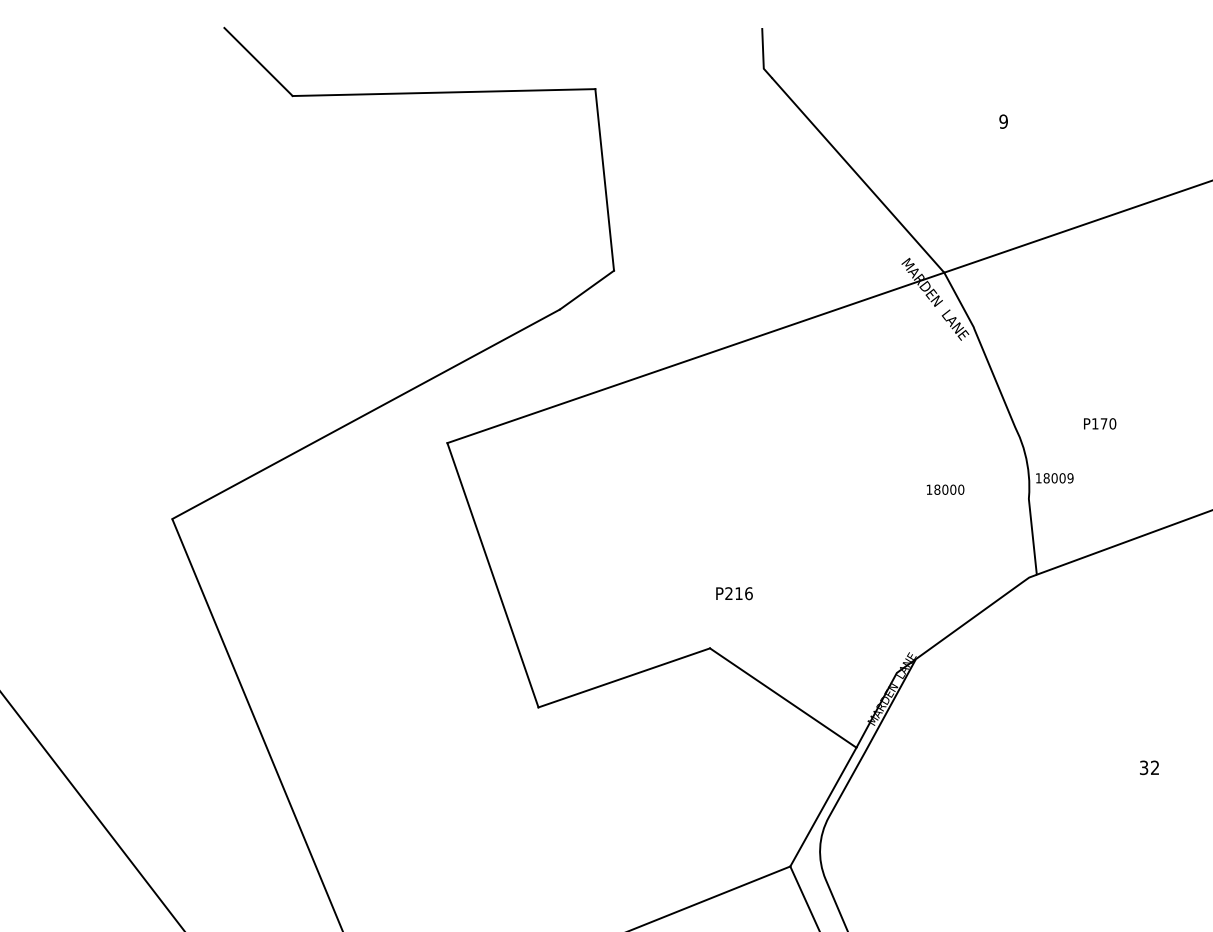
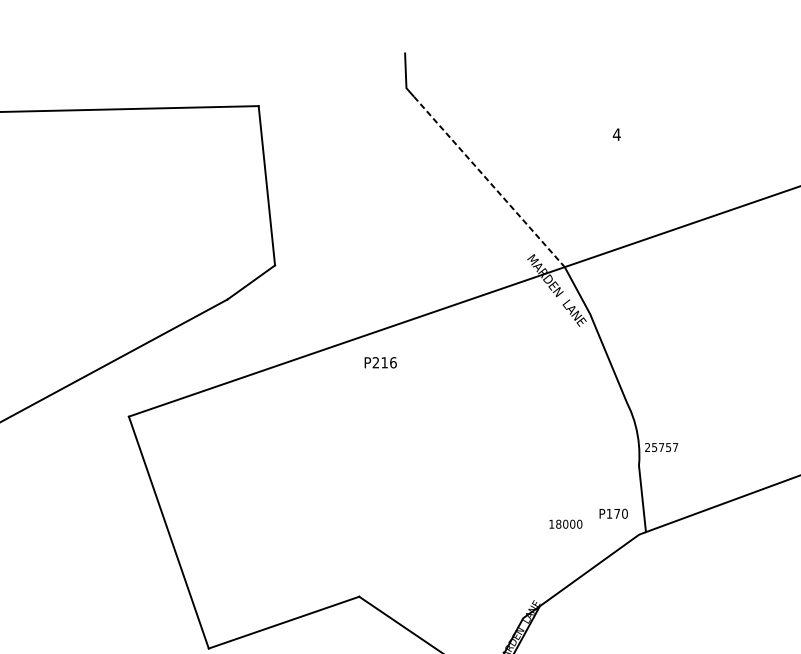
text: (1003, 121) -> (616, 134), 9 -> 4
line: (858, 175) -> (489, 181), solid -> dashed
text: (1100, 423) -> (614, 513), moved
text: (1054, 478) -> (661, 447), 18009 -> 25757
text: (945, 489) -> (565, 524), moved
text: (734, 593) -> (380, 362), moved

